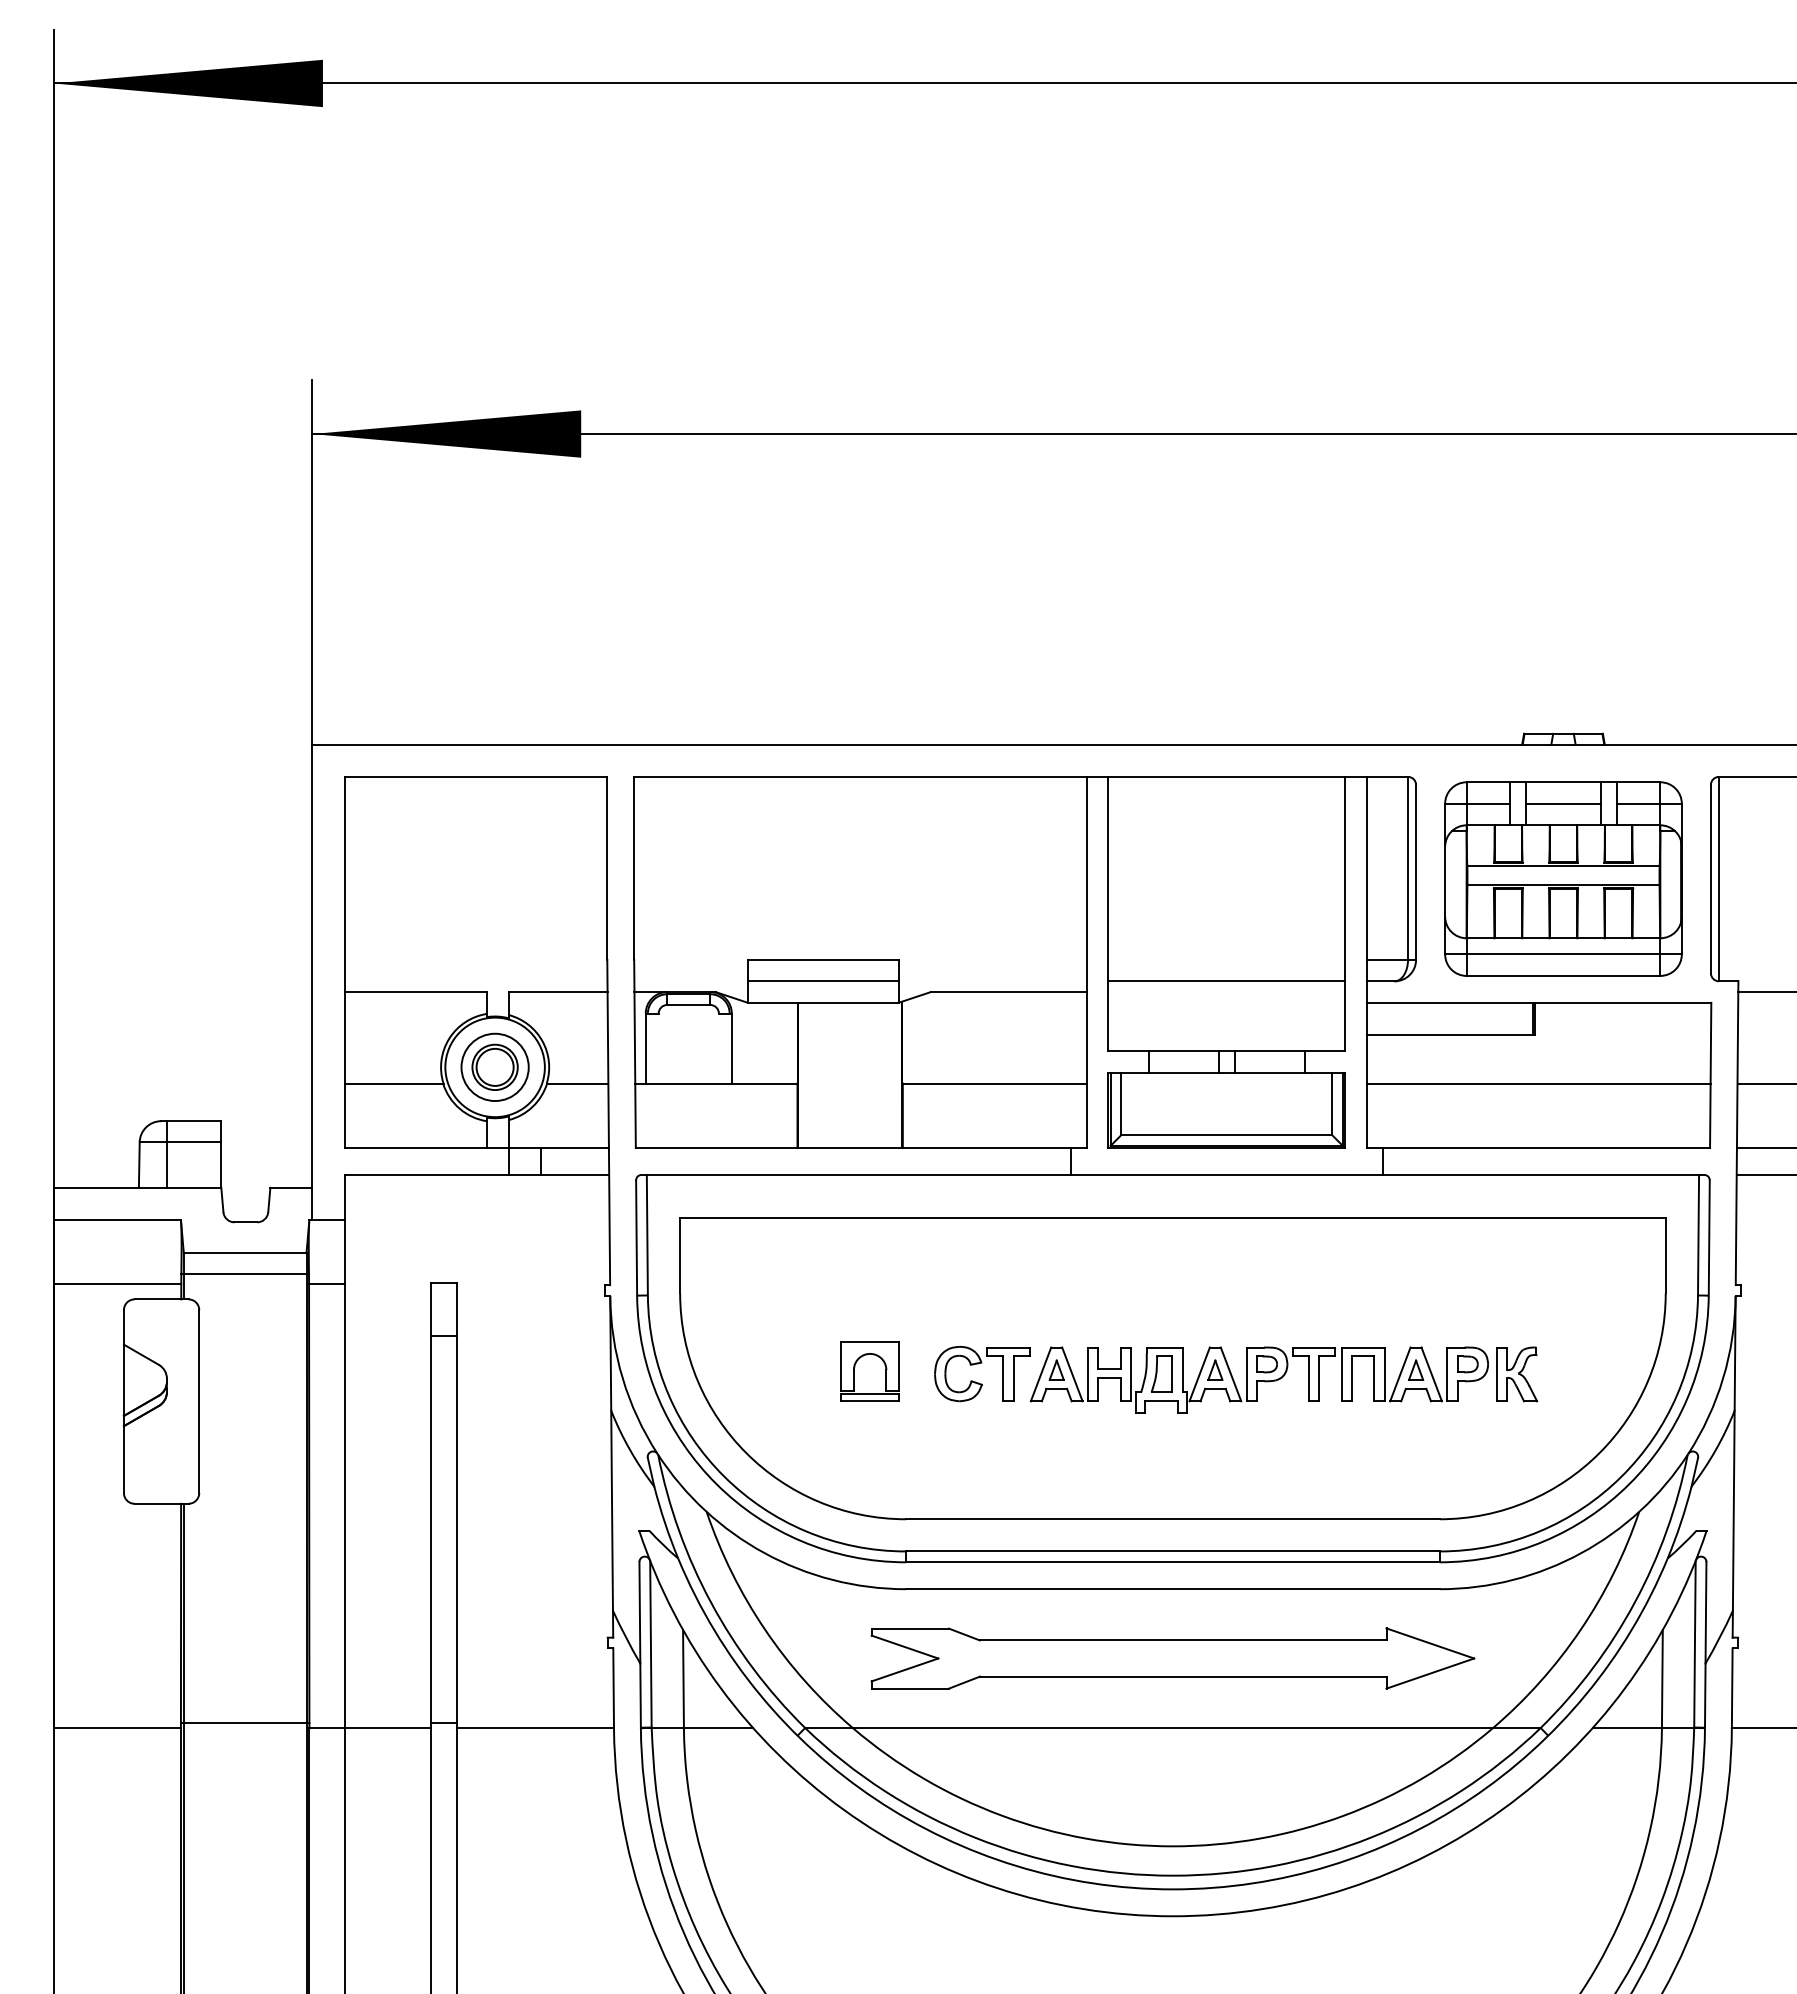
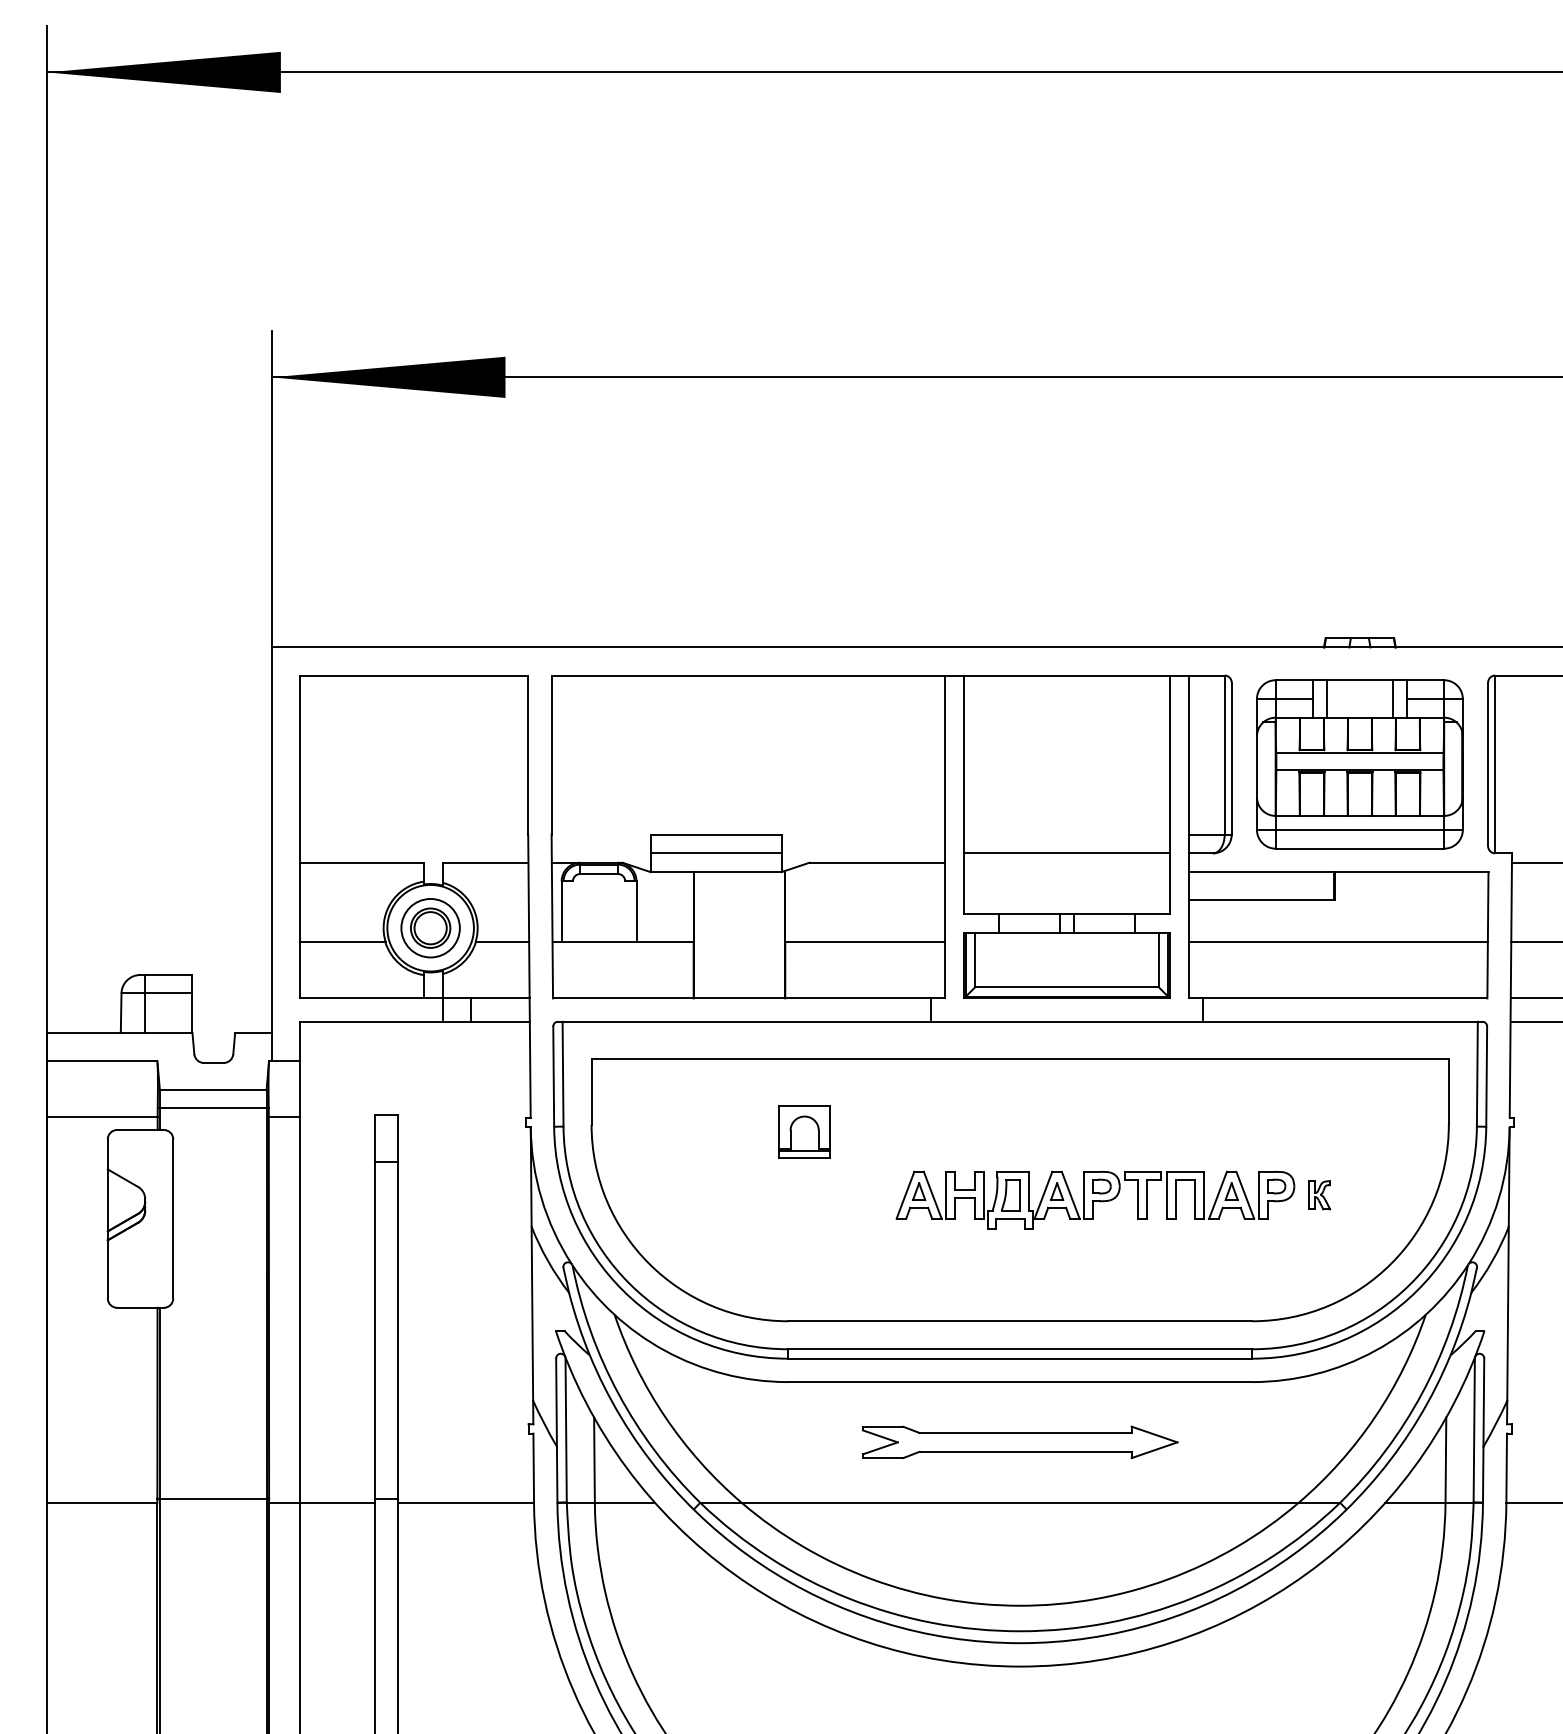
line: (1563, 803) -> (1359, 698), removed
part: (855, 1367) -> (791, 1128), moved
part: (1517, 1374) -> (1319, 1195), size x0.6
part: (978, 1382) -> (851, 1202), removed
part: (1172, 1658) -> (1019, 1442), size x0.6

